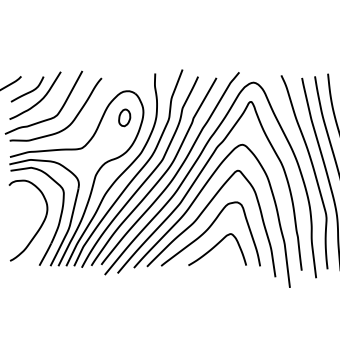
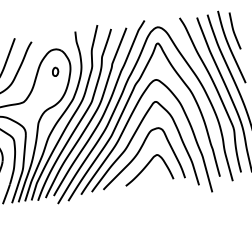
part: (124, 117) -> (55, 71), size x0.6

